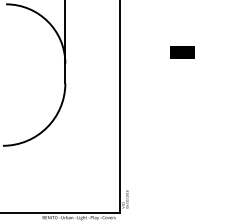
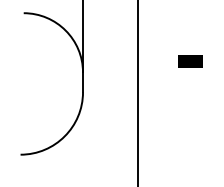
text: (182, 52) -> (190, 61), moved

